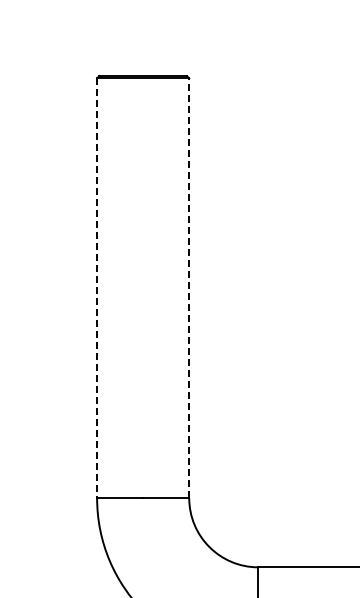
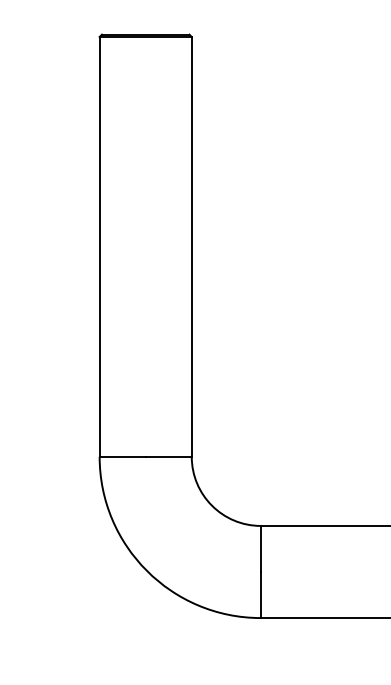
line: (96, 287) -> (99, 246), dashed -> solid
line: (188, 287) -> (191, 246), dashed -> solid

